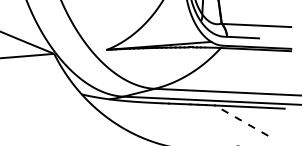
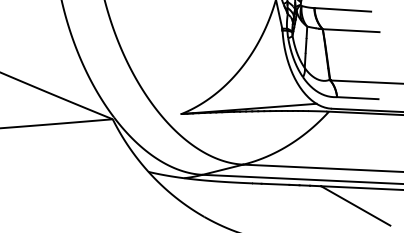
line: (241, 120) -> (355, 205), dashed -> solid

